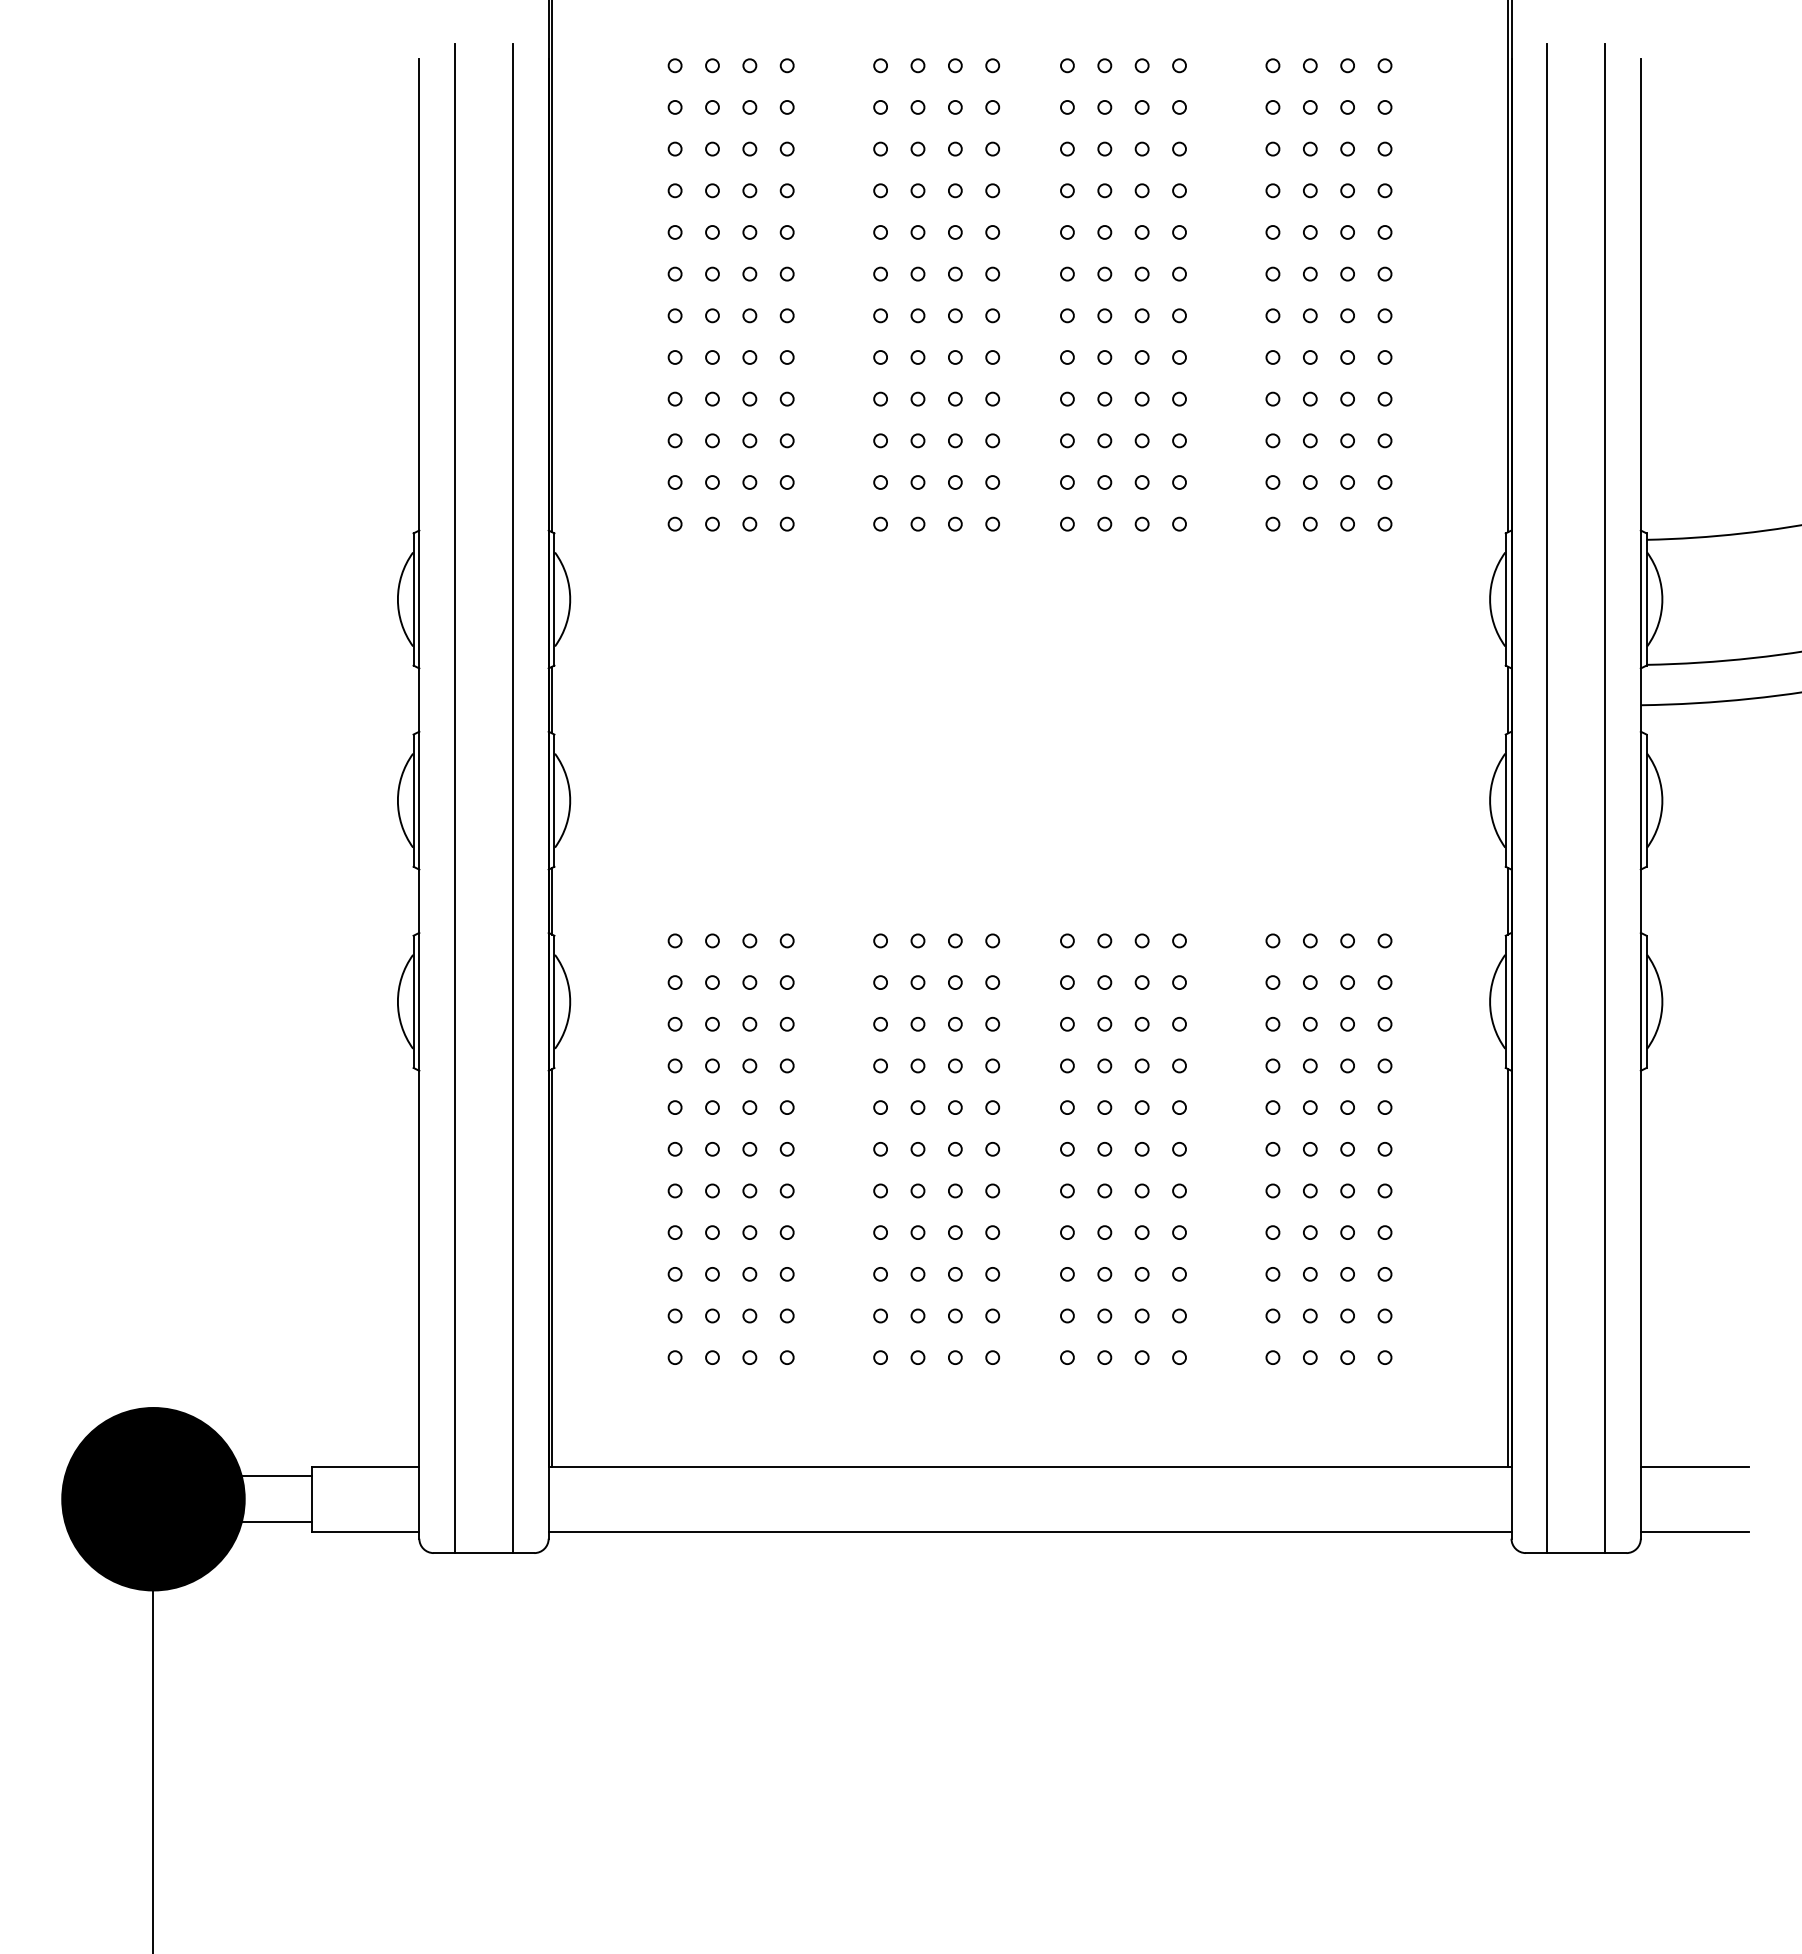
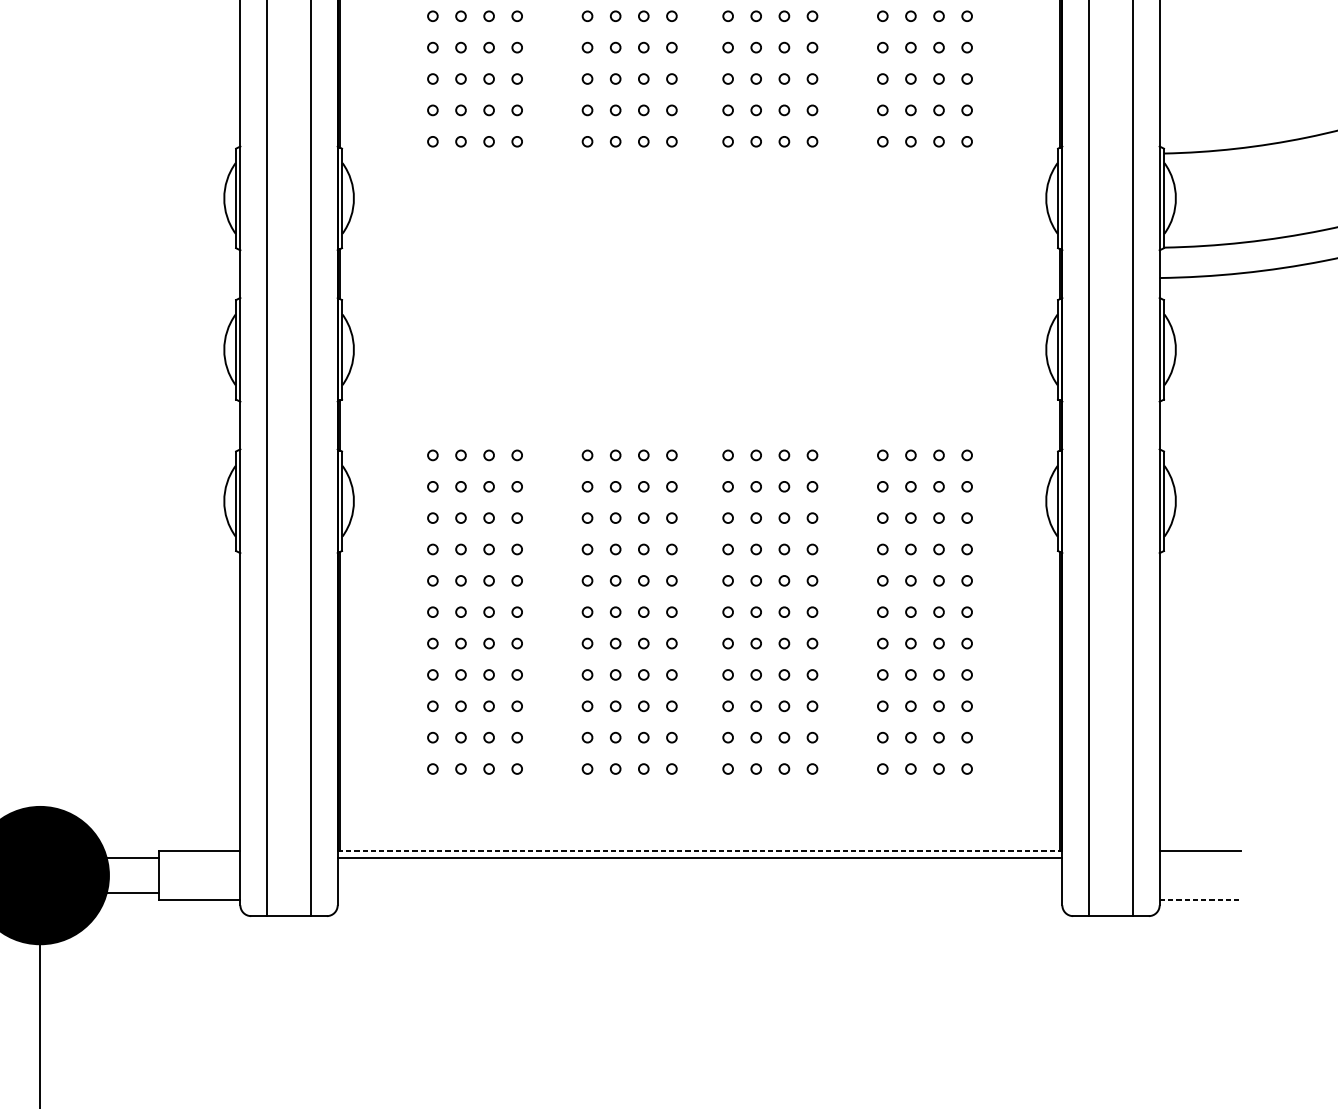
line: (1030, 1466) -> (700, 850), solid -> dashed
line: (1029, 1531) -> (699, 857), moved
line: (1694, 1531) -> (1200, 899), solid -> dashed

